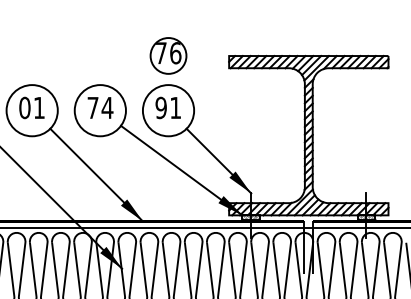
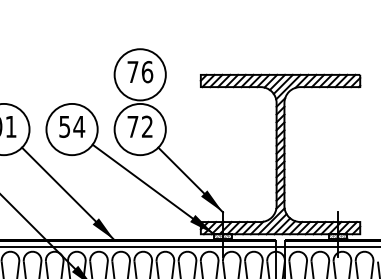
circle: (168, 55) -> (140, 74), size x1.43
text: (167, 107) -> (139, 126), 91 -> 72
text: (92, 108) -> (64, 127), 74 -> 54

